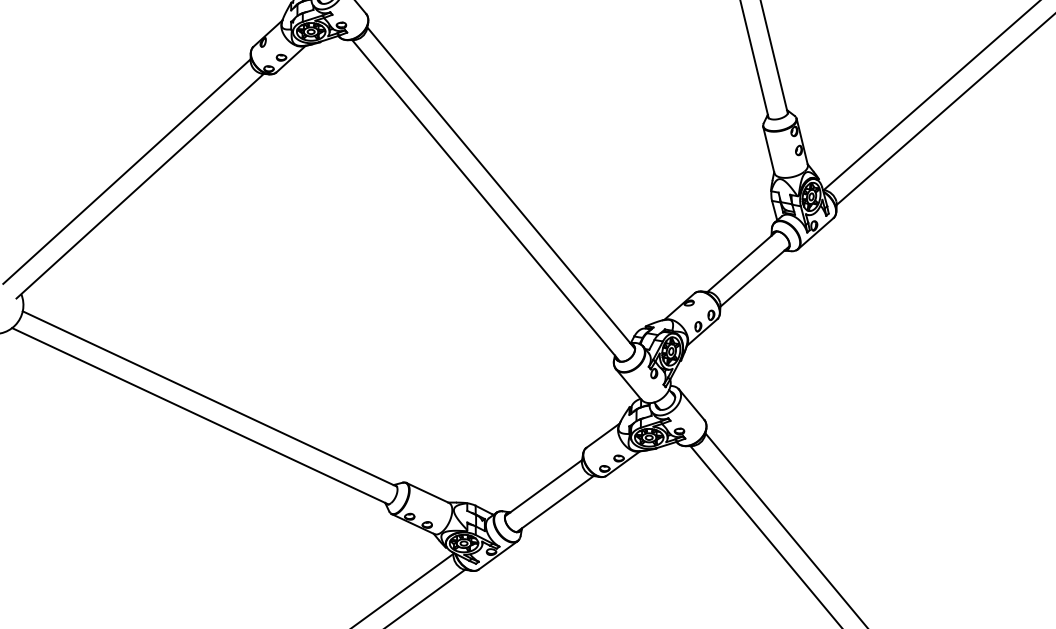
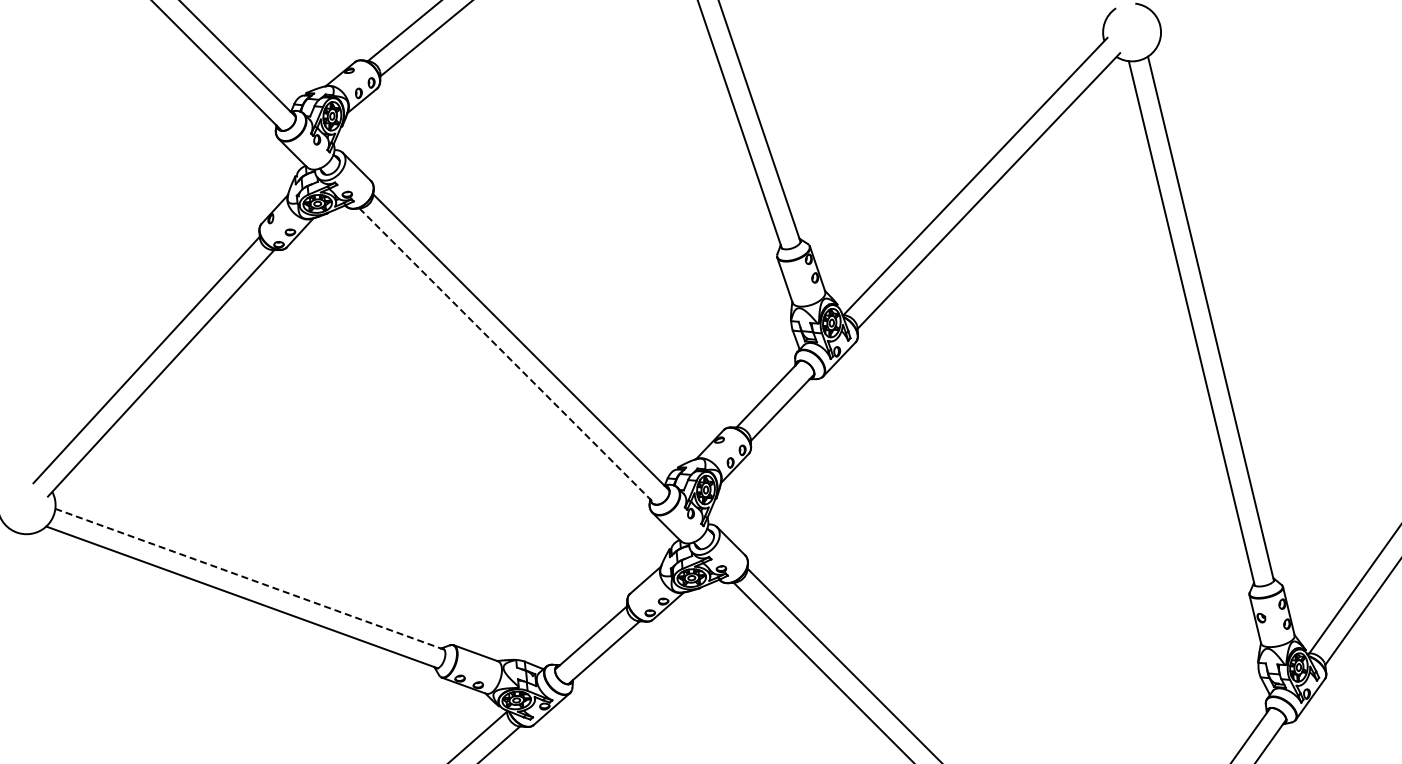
line: (486, 200) -> (507, 356), solid -> dashed
line: (210, 399) -> (250, 579), solid -> dashed

